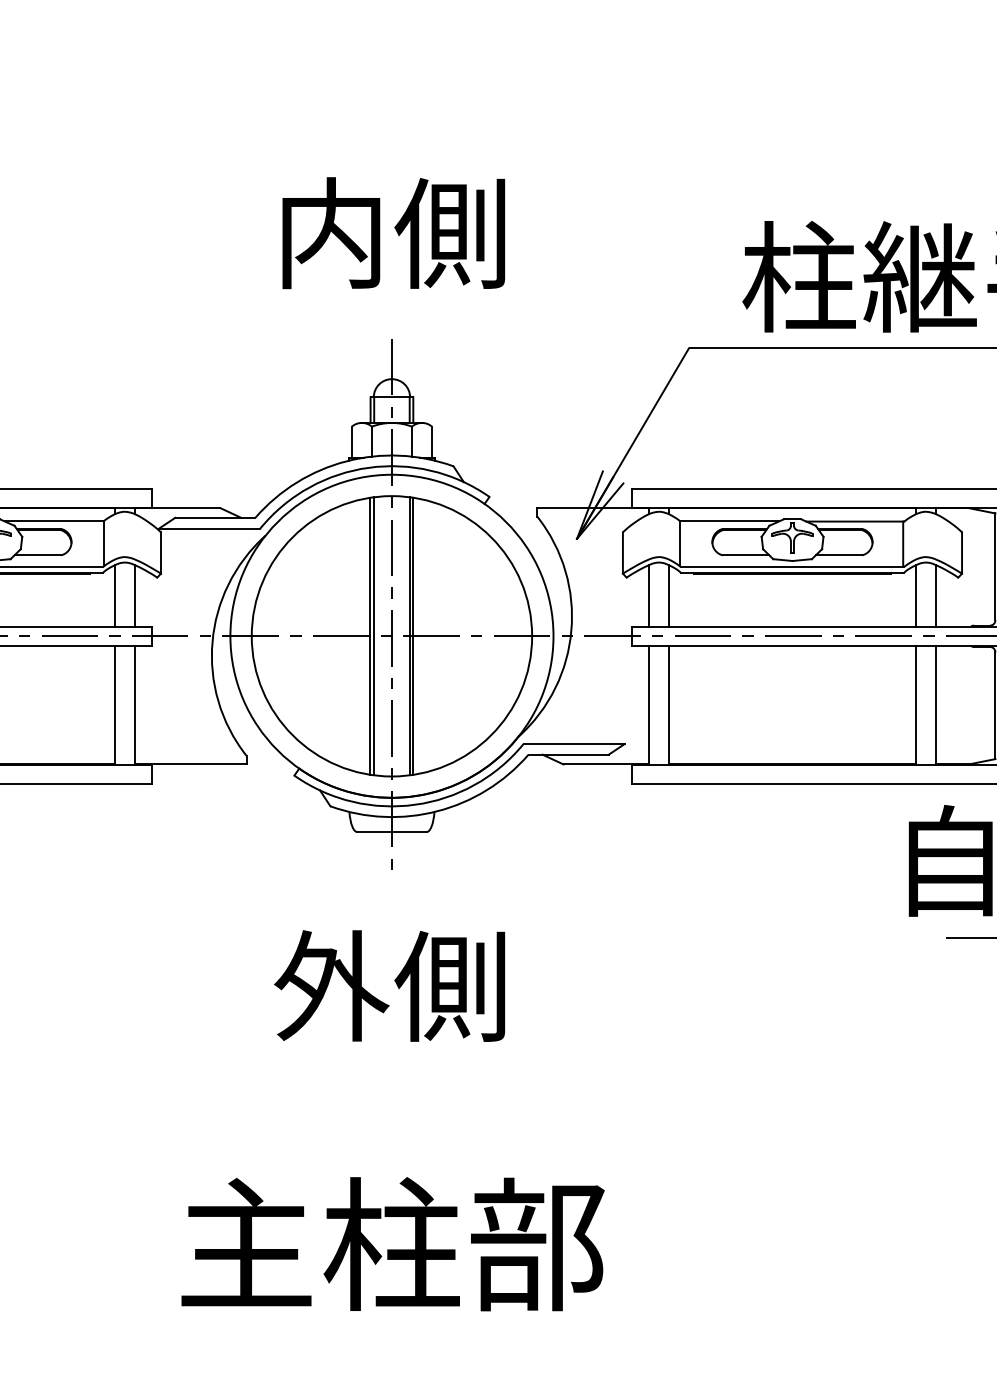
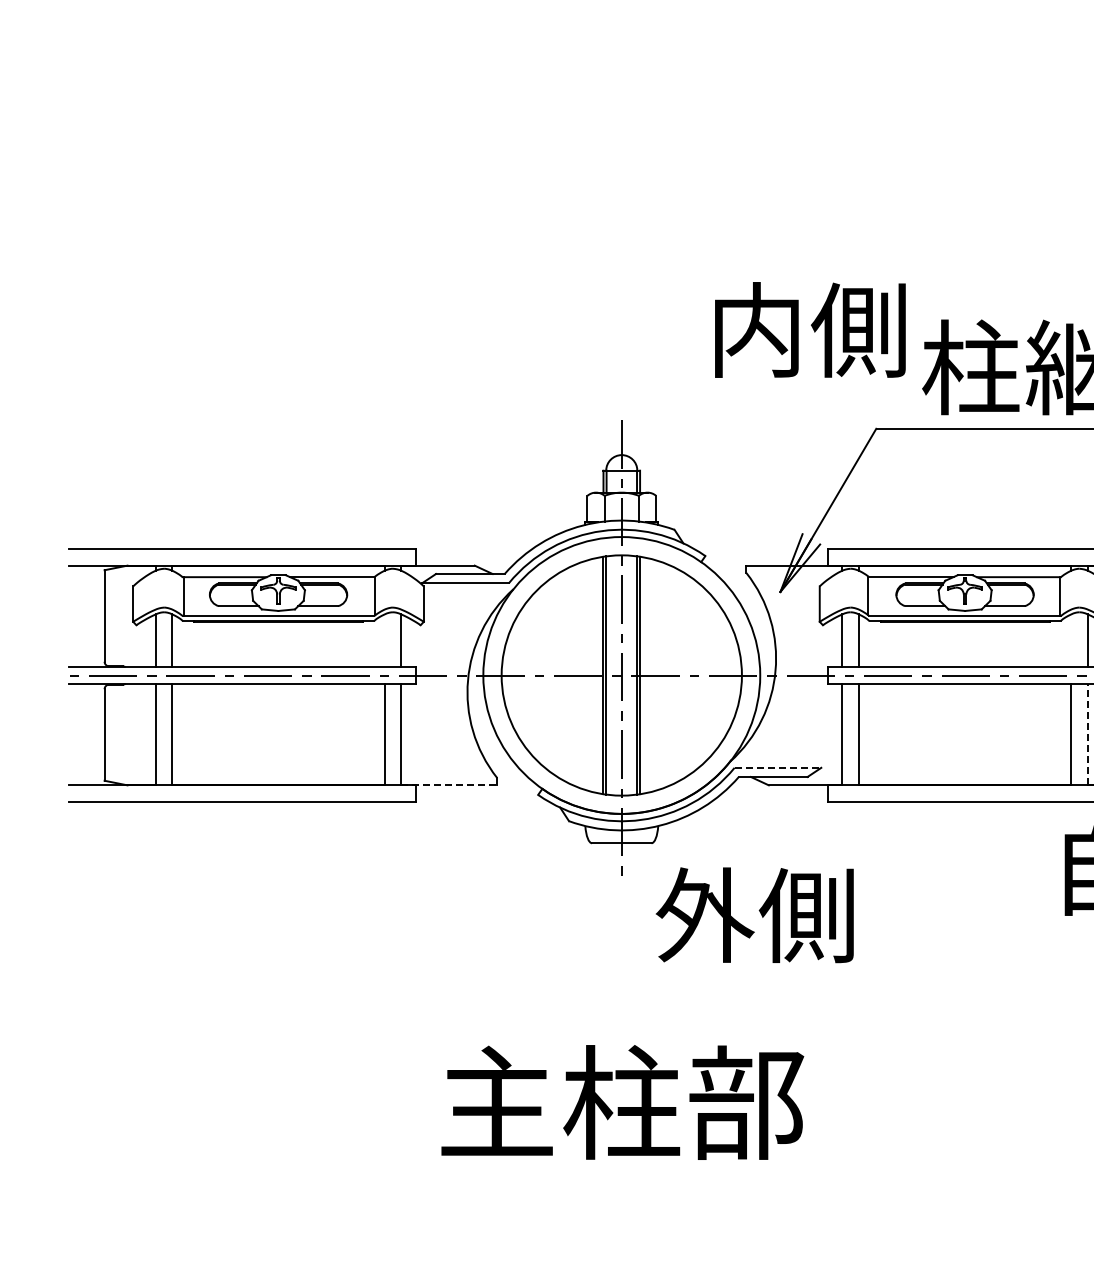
text: (393, 232) -> (810, 329), moved
line: (115, 595) -> (384, 640), removed
line: (916, 595) -> (1071, 640), removed
line: (935, 705) -> (1087, 734), solid -> dashed
line: (574, 743) -> (778, 767), solid -> dashed
line: (190, 764) -> (449, 785), solid -> dashed
text: (389, 986) -> (754, 915), moved
text: (392, 1244) -> (622, 1102), moved

